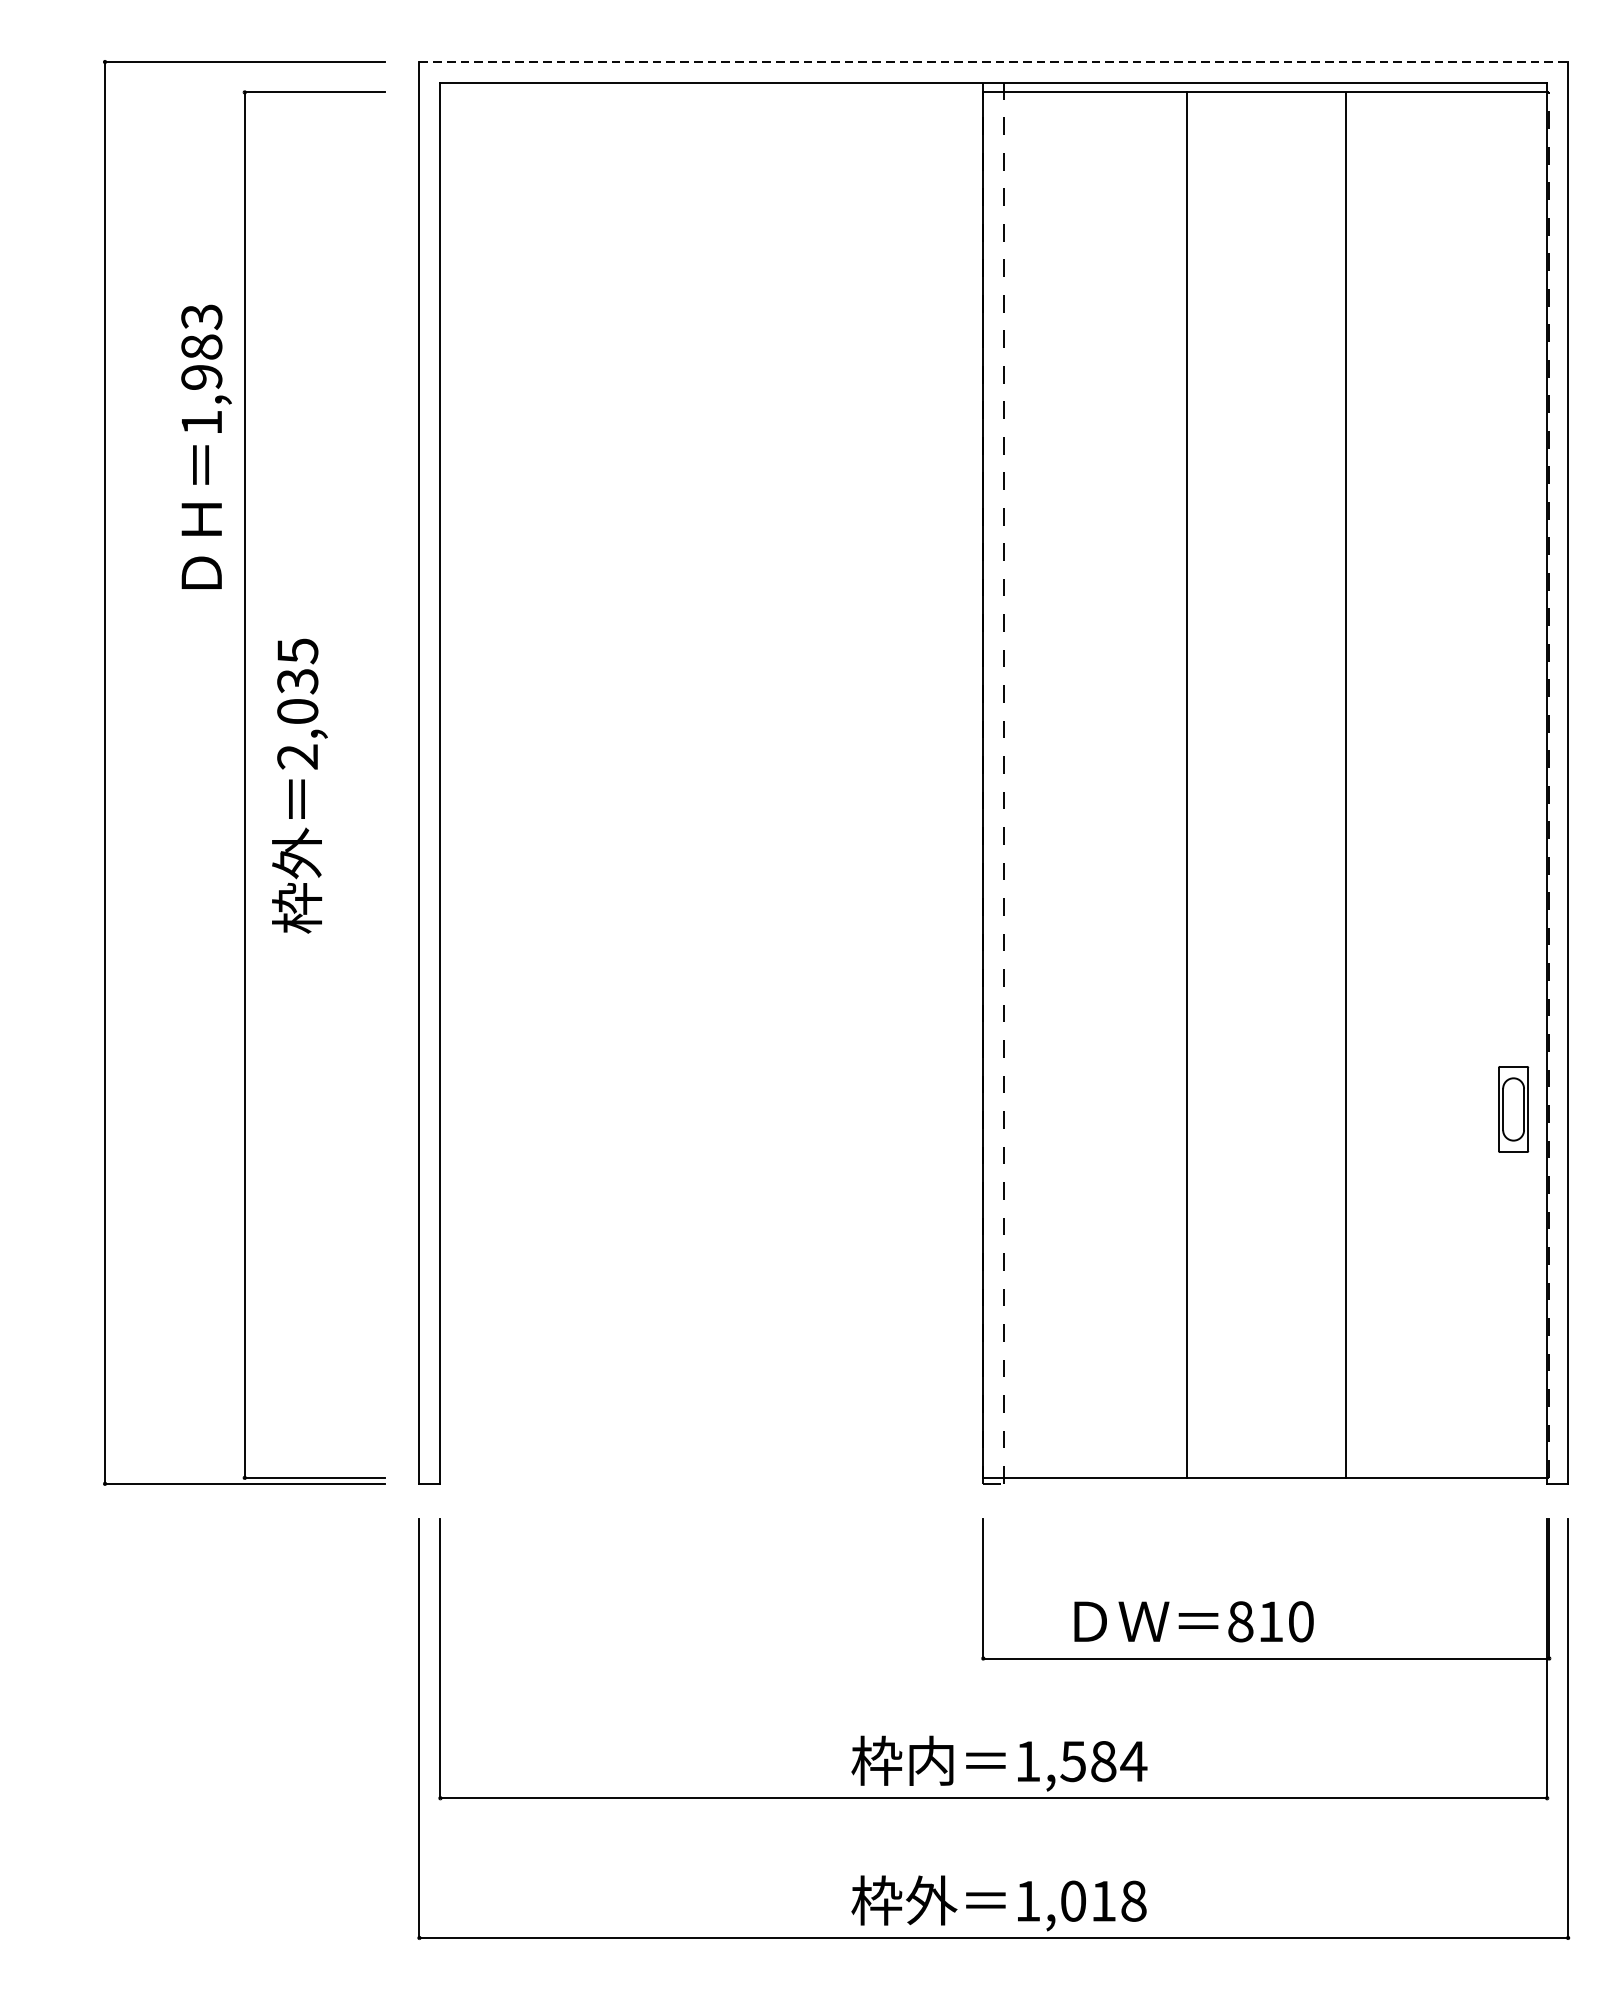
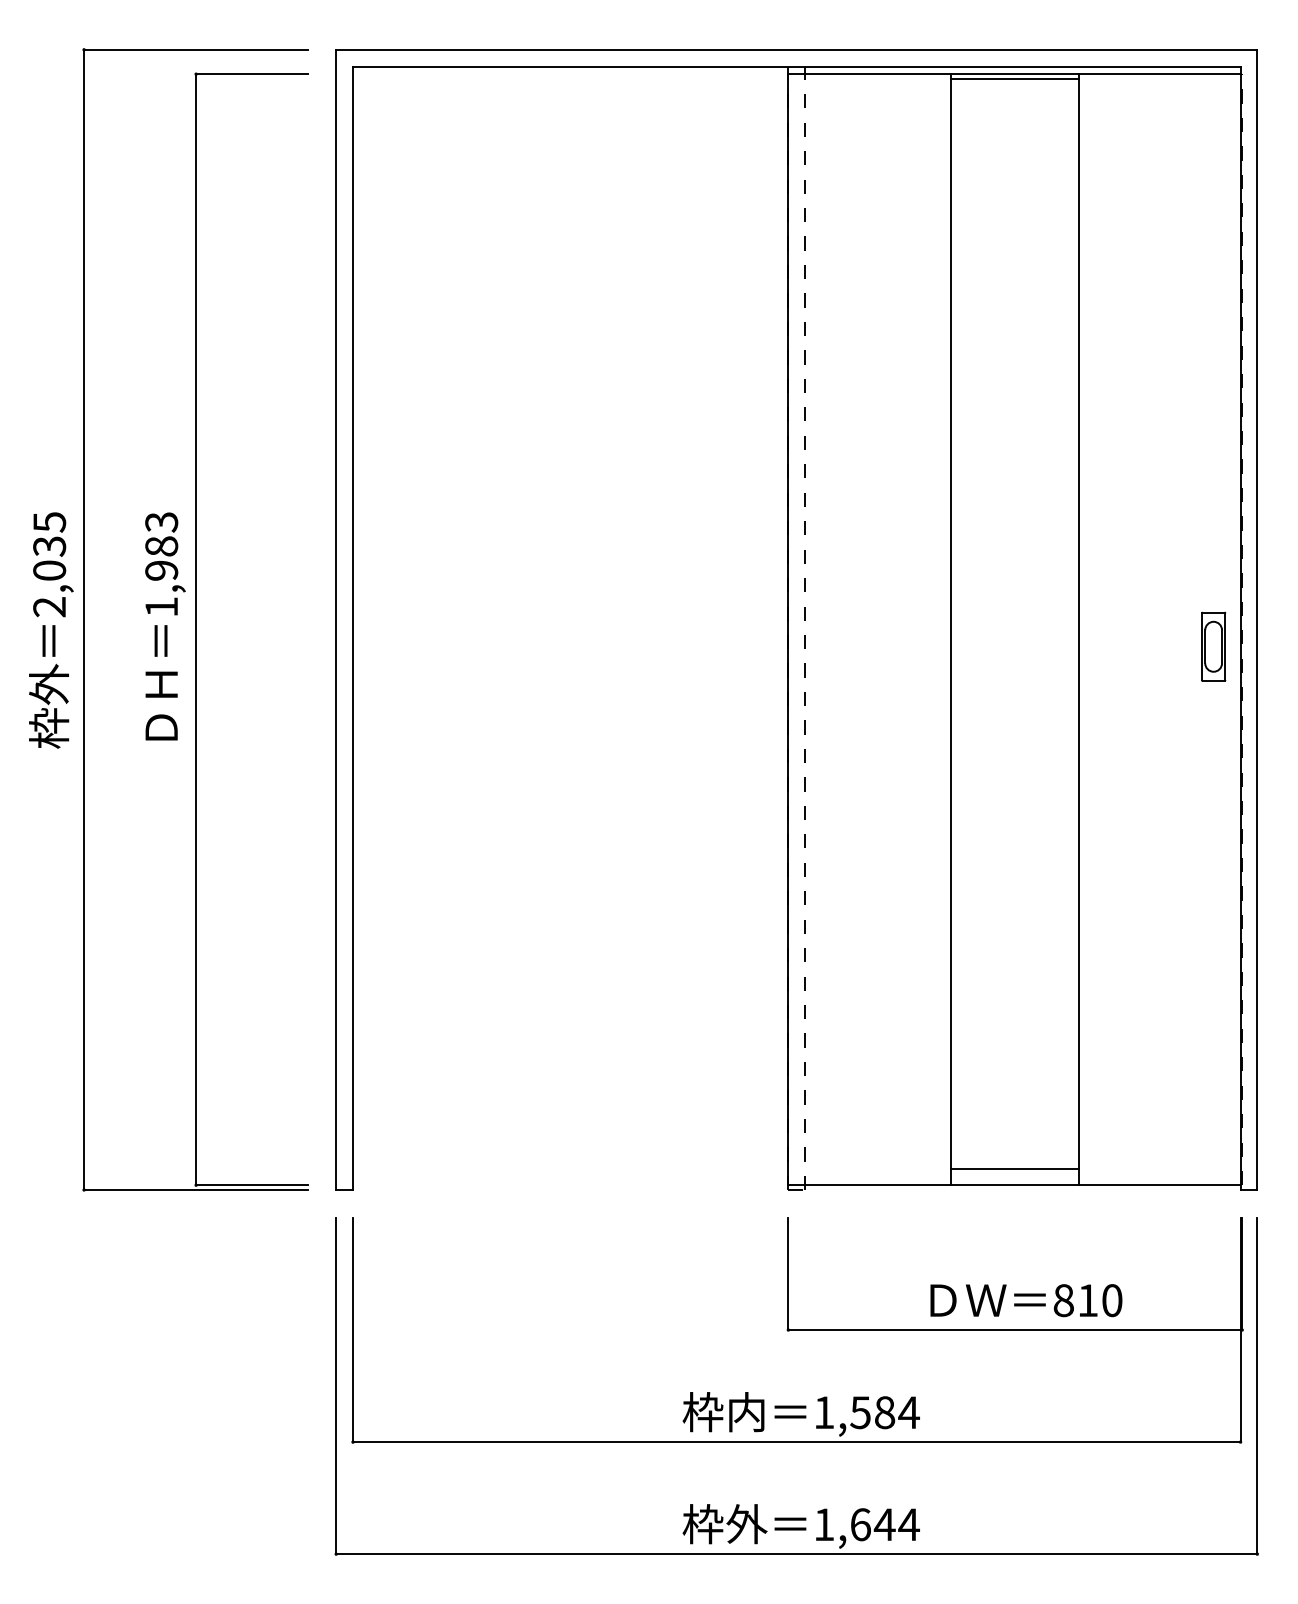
line: (993, 61) -> (796, 49), dashed -> solid
line: (1266, 97) -> (1015, 78), added
text: (206, 446) -> (165, 626), moved
text: (300, 786) -> (51, 630), moved
part: (1513, 1109) -> (1213, 646), moved
line: (1266, 1457) -> (1015, 1168), added
text: (1194, 1621) -> (1026, 1300), moved
text: (1103, 1900) -> (884, 1524), 1,018 -> 1,644

